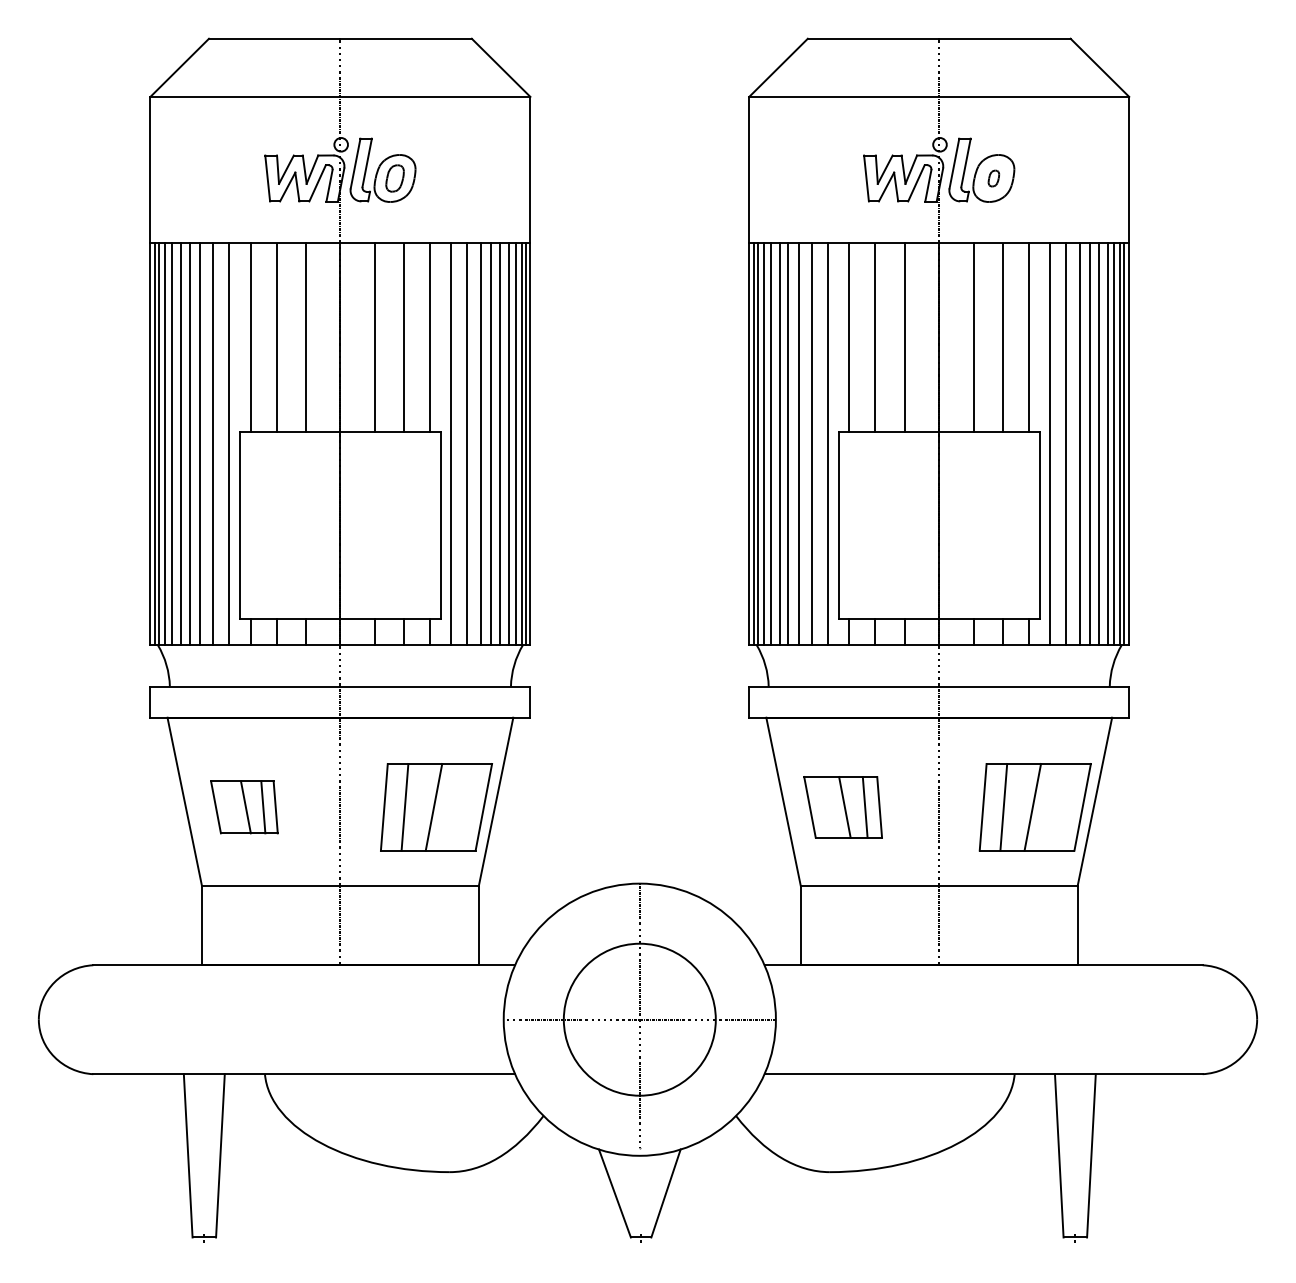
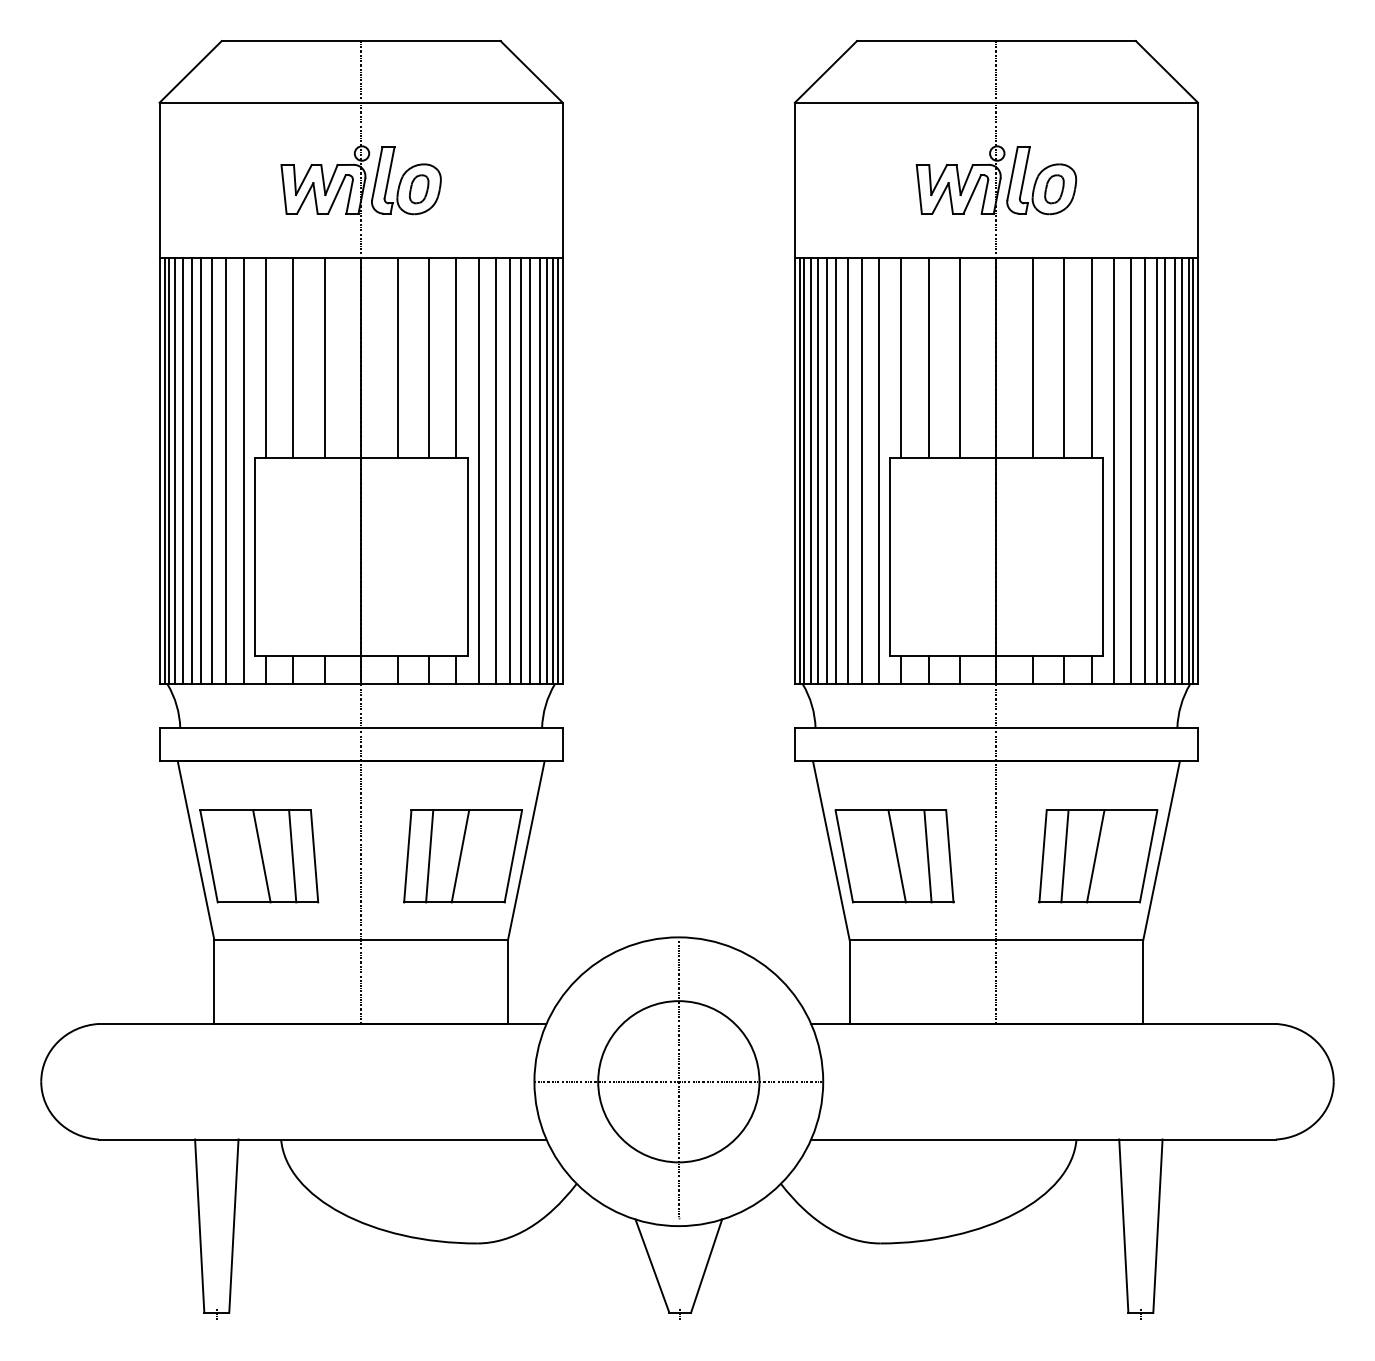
part: (993, 178) -> (1054, 189), size x1.67
part: (244, 807) -> (259, 856), size x1.67
part: (843, 807) -> (894, 856), size x1.43

